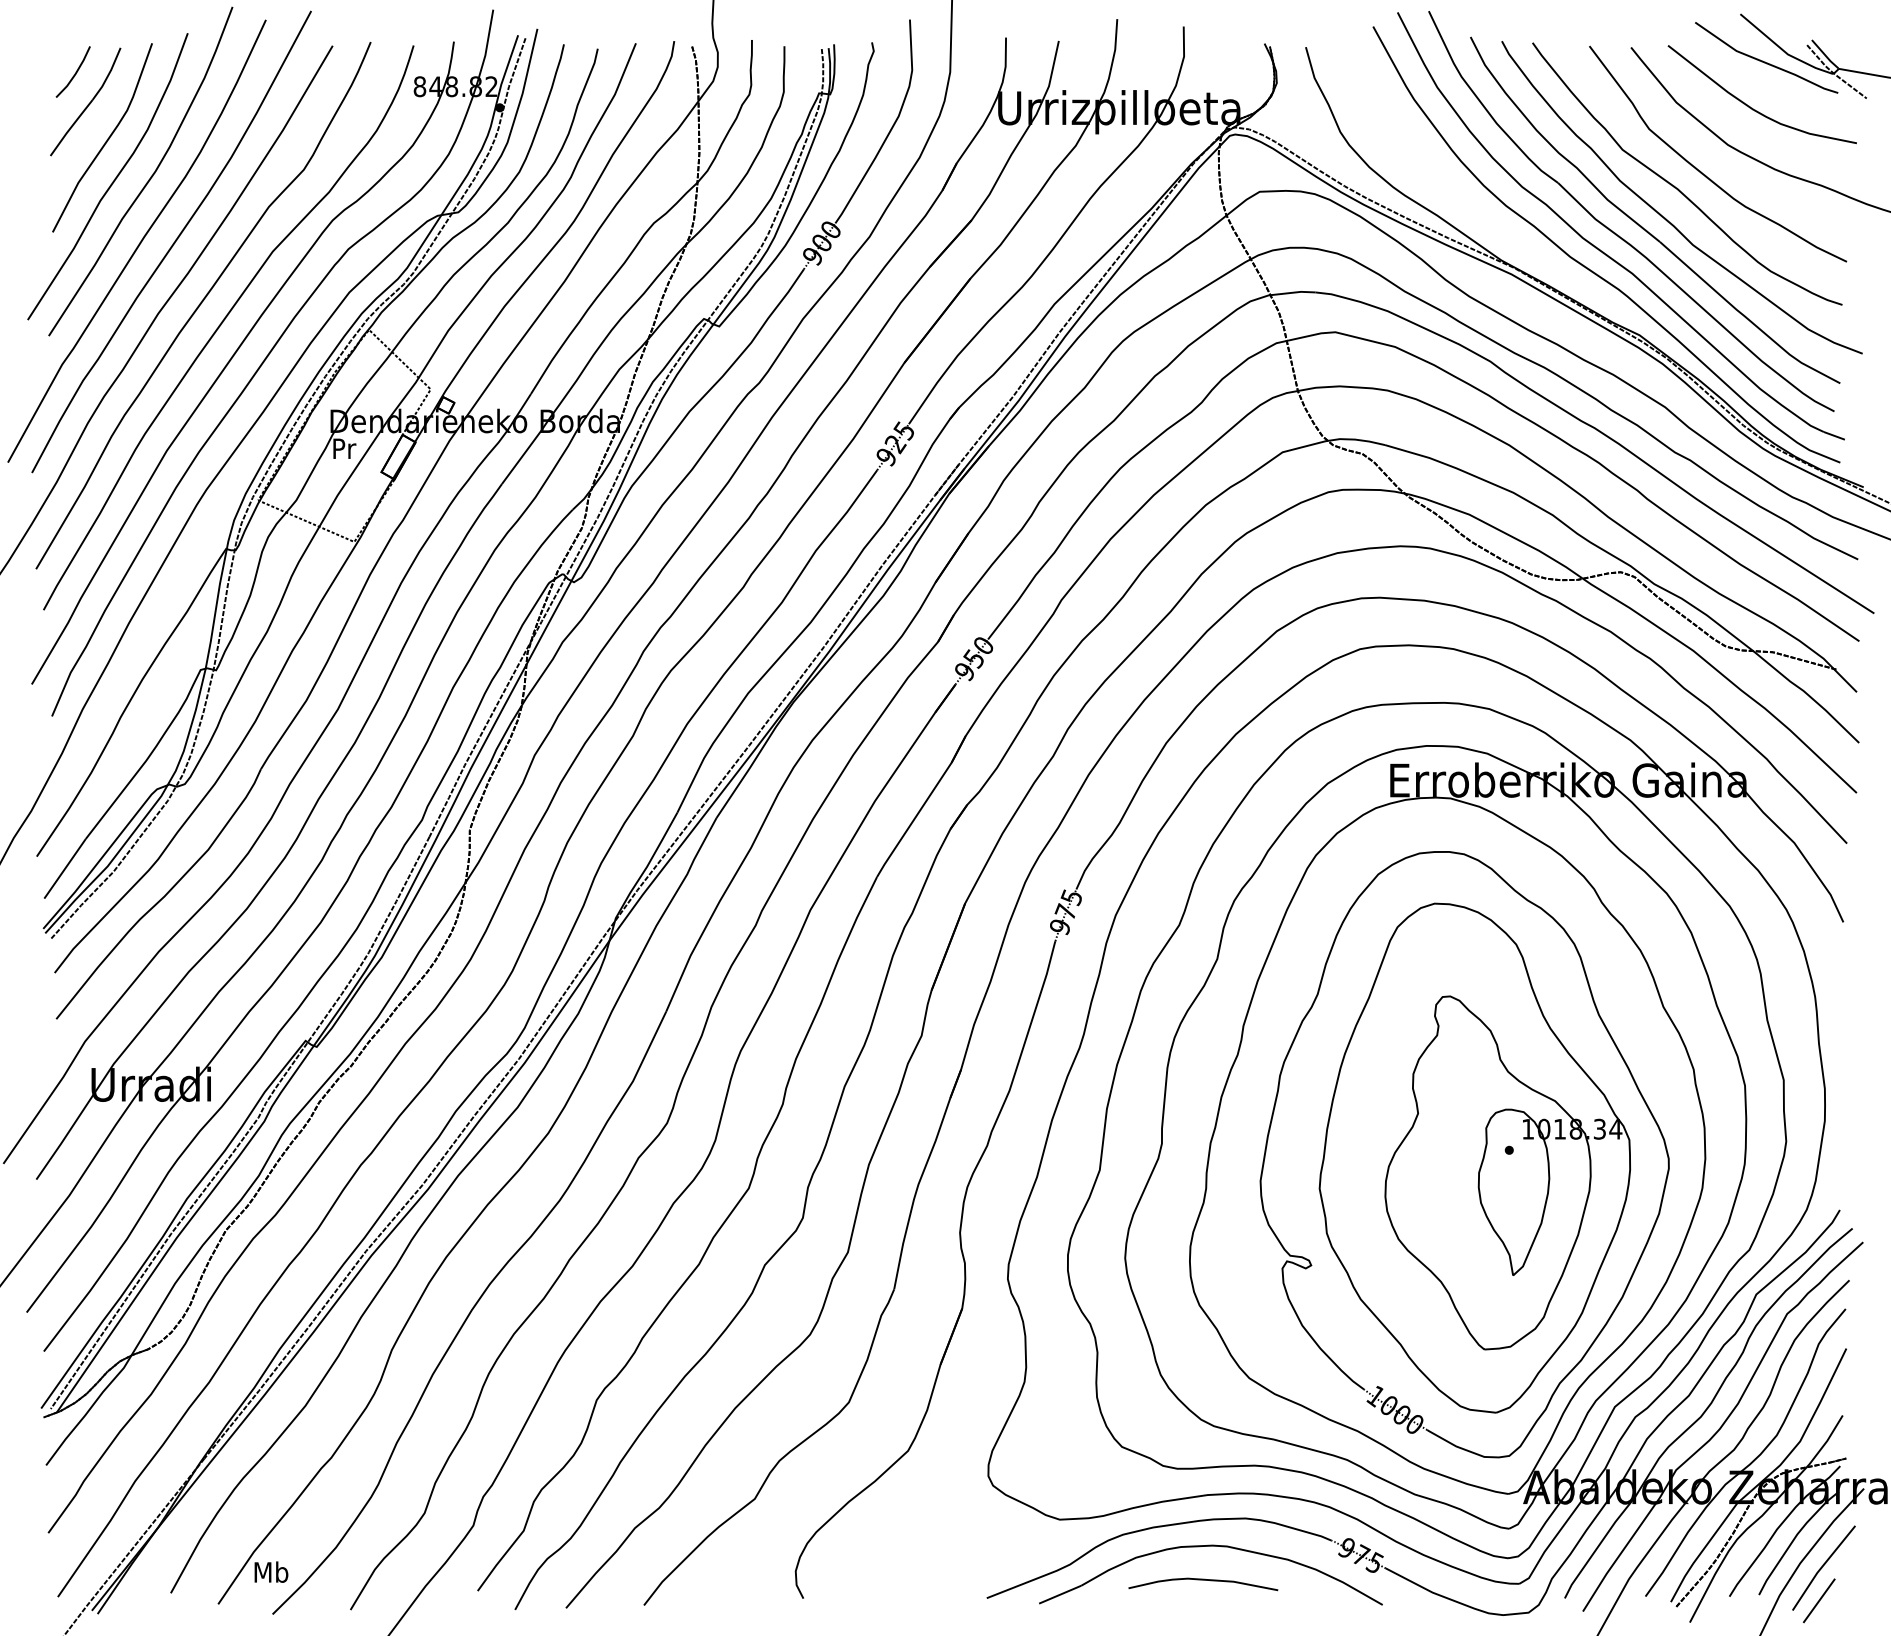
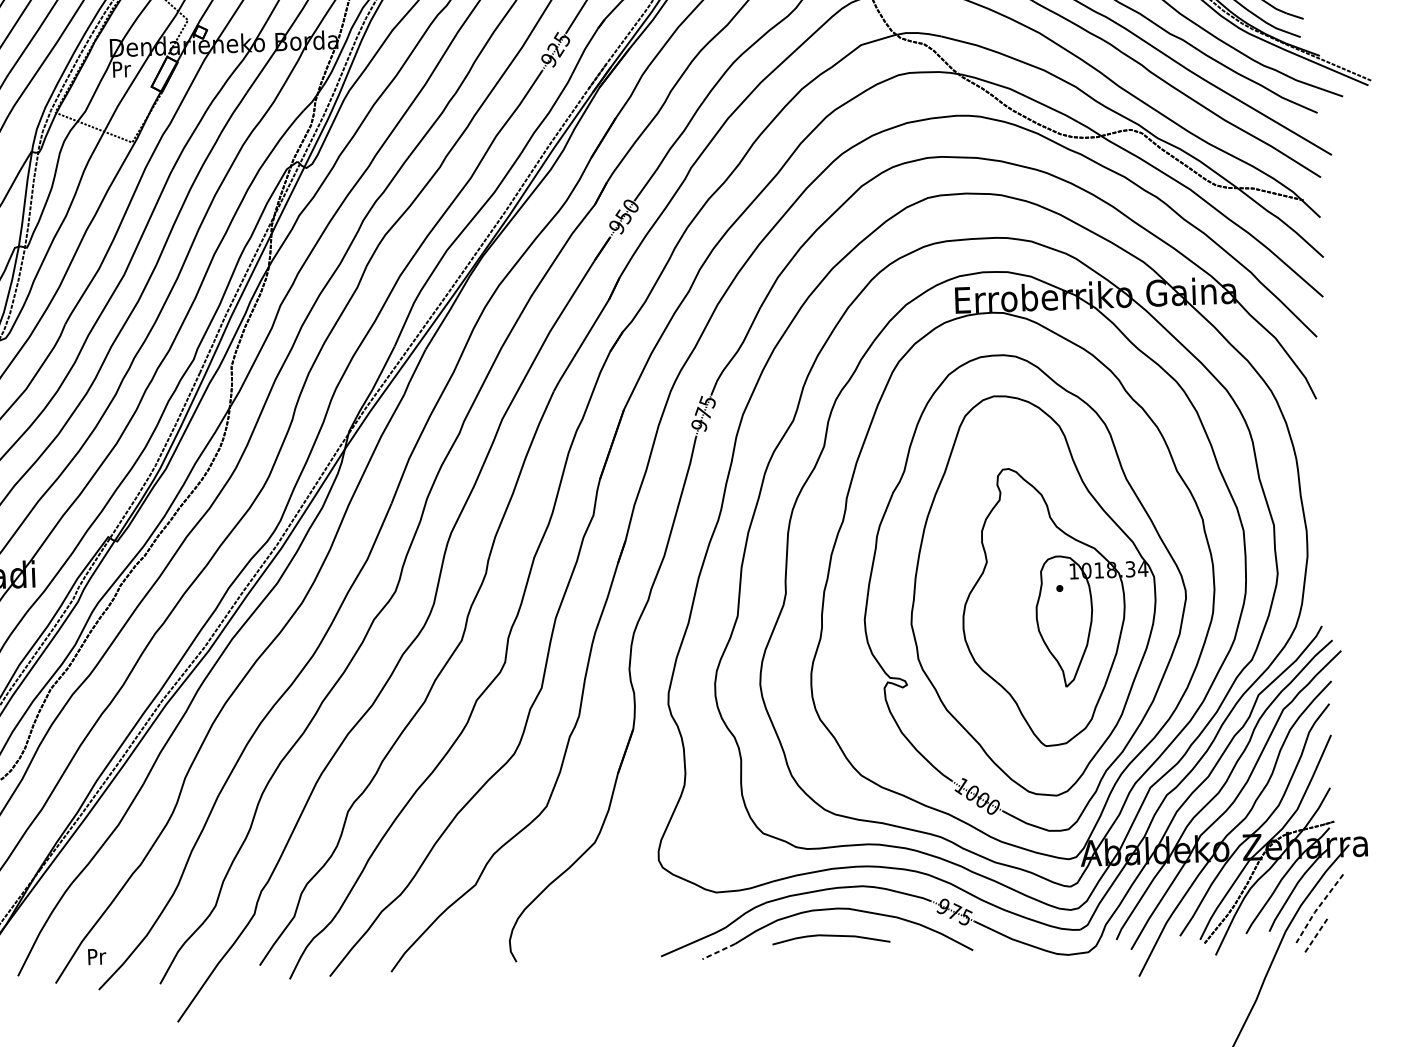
line: (1821, 1567) -> (1317, 908), solid -> dashed
text: (271, 1571) -> (96, 956), Mb -> Pr
line: (1060, 1594) -> (719, 951), solid -> dashed
line: (1819, 1600) -> (1317, 934), solid -> dashed

